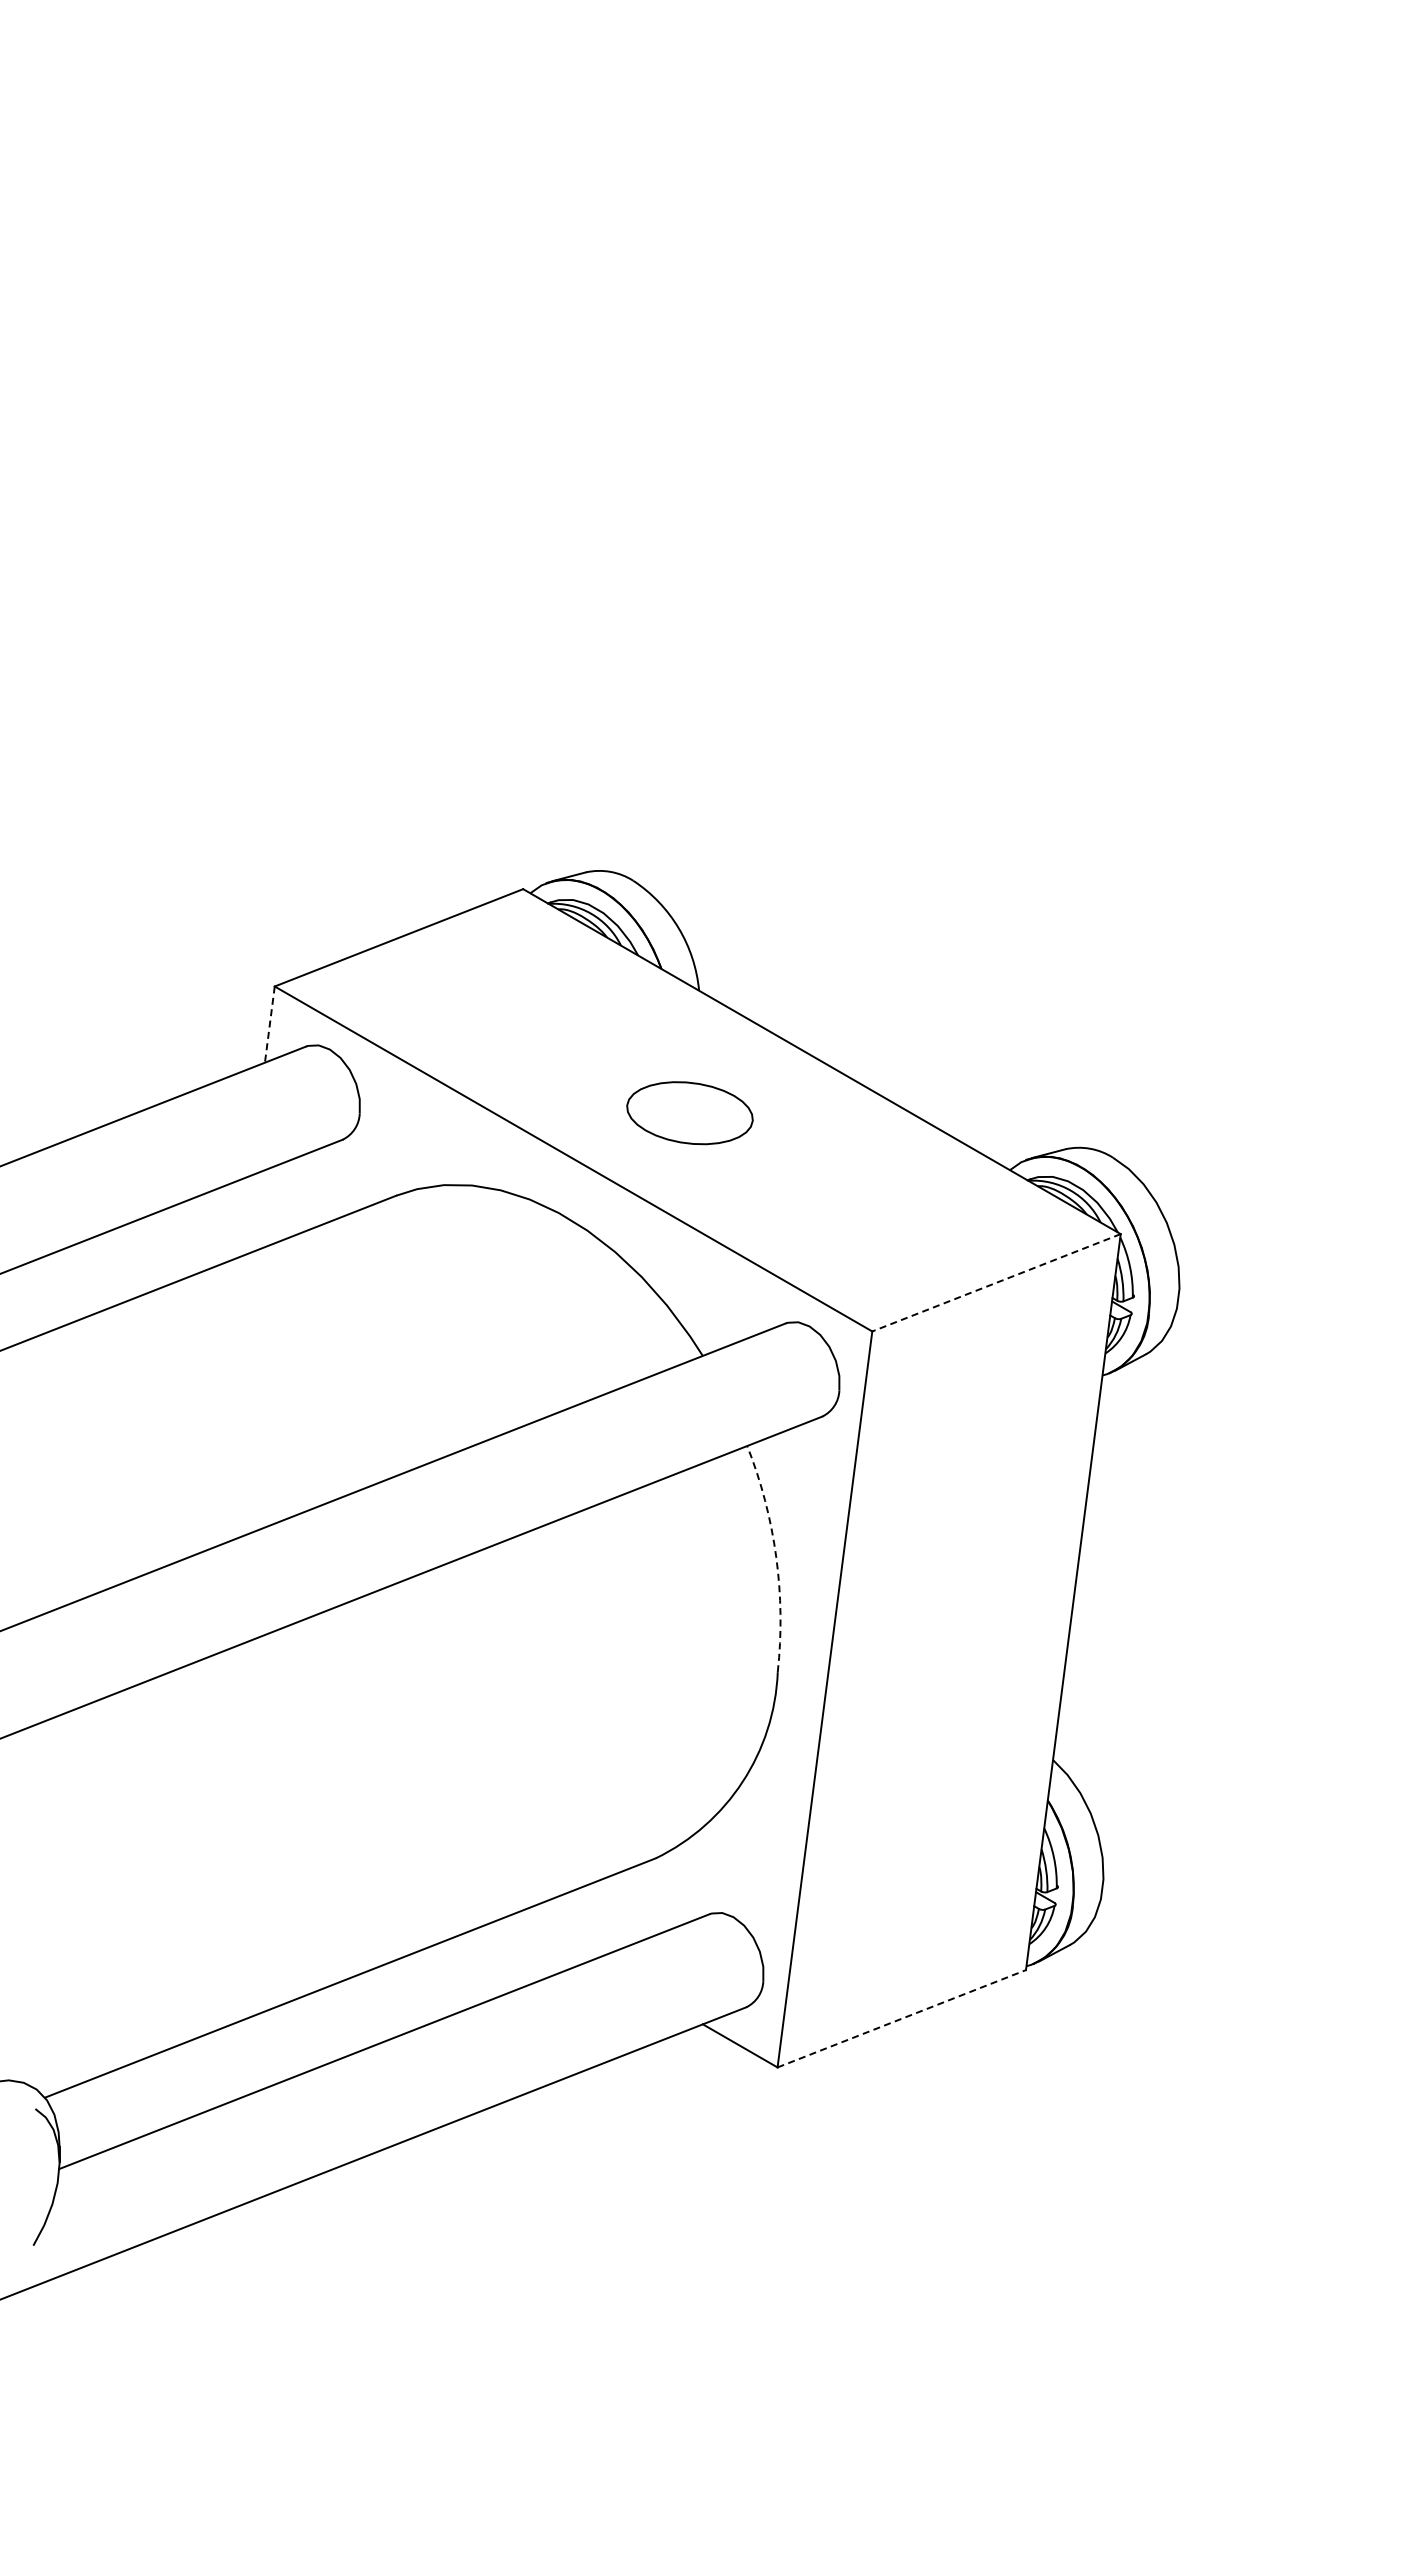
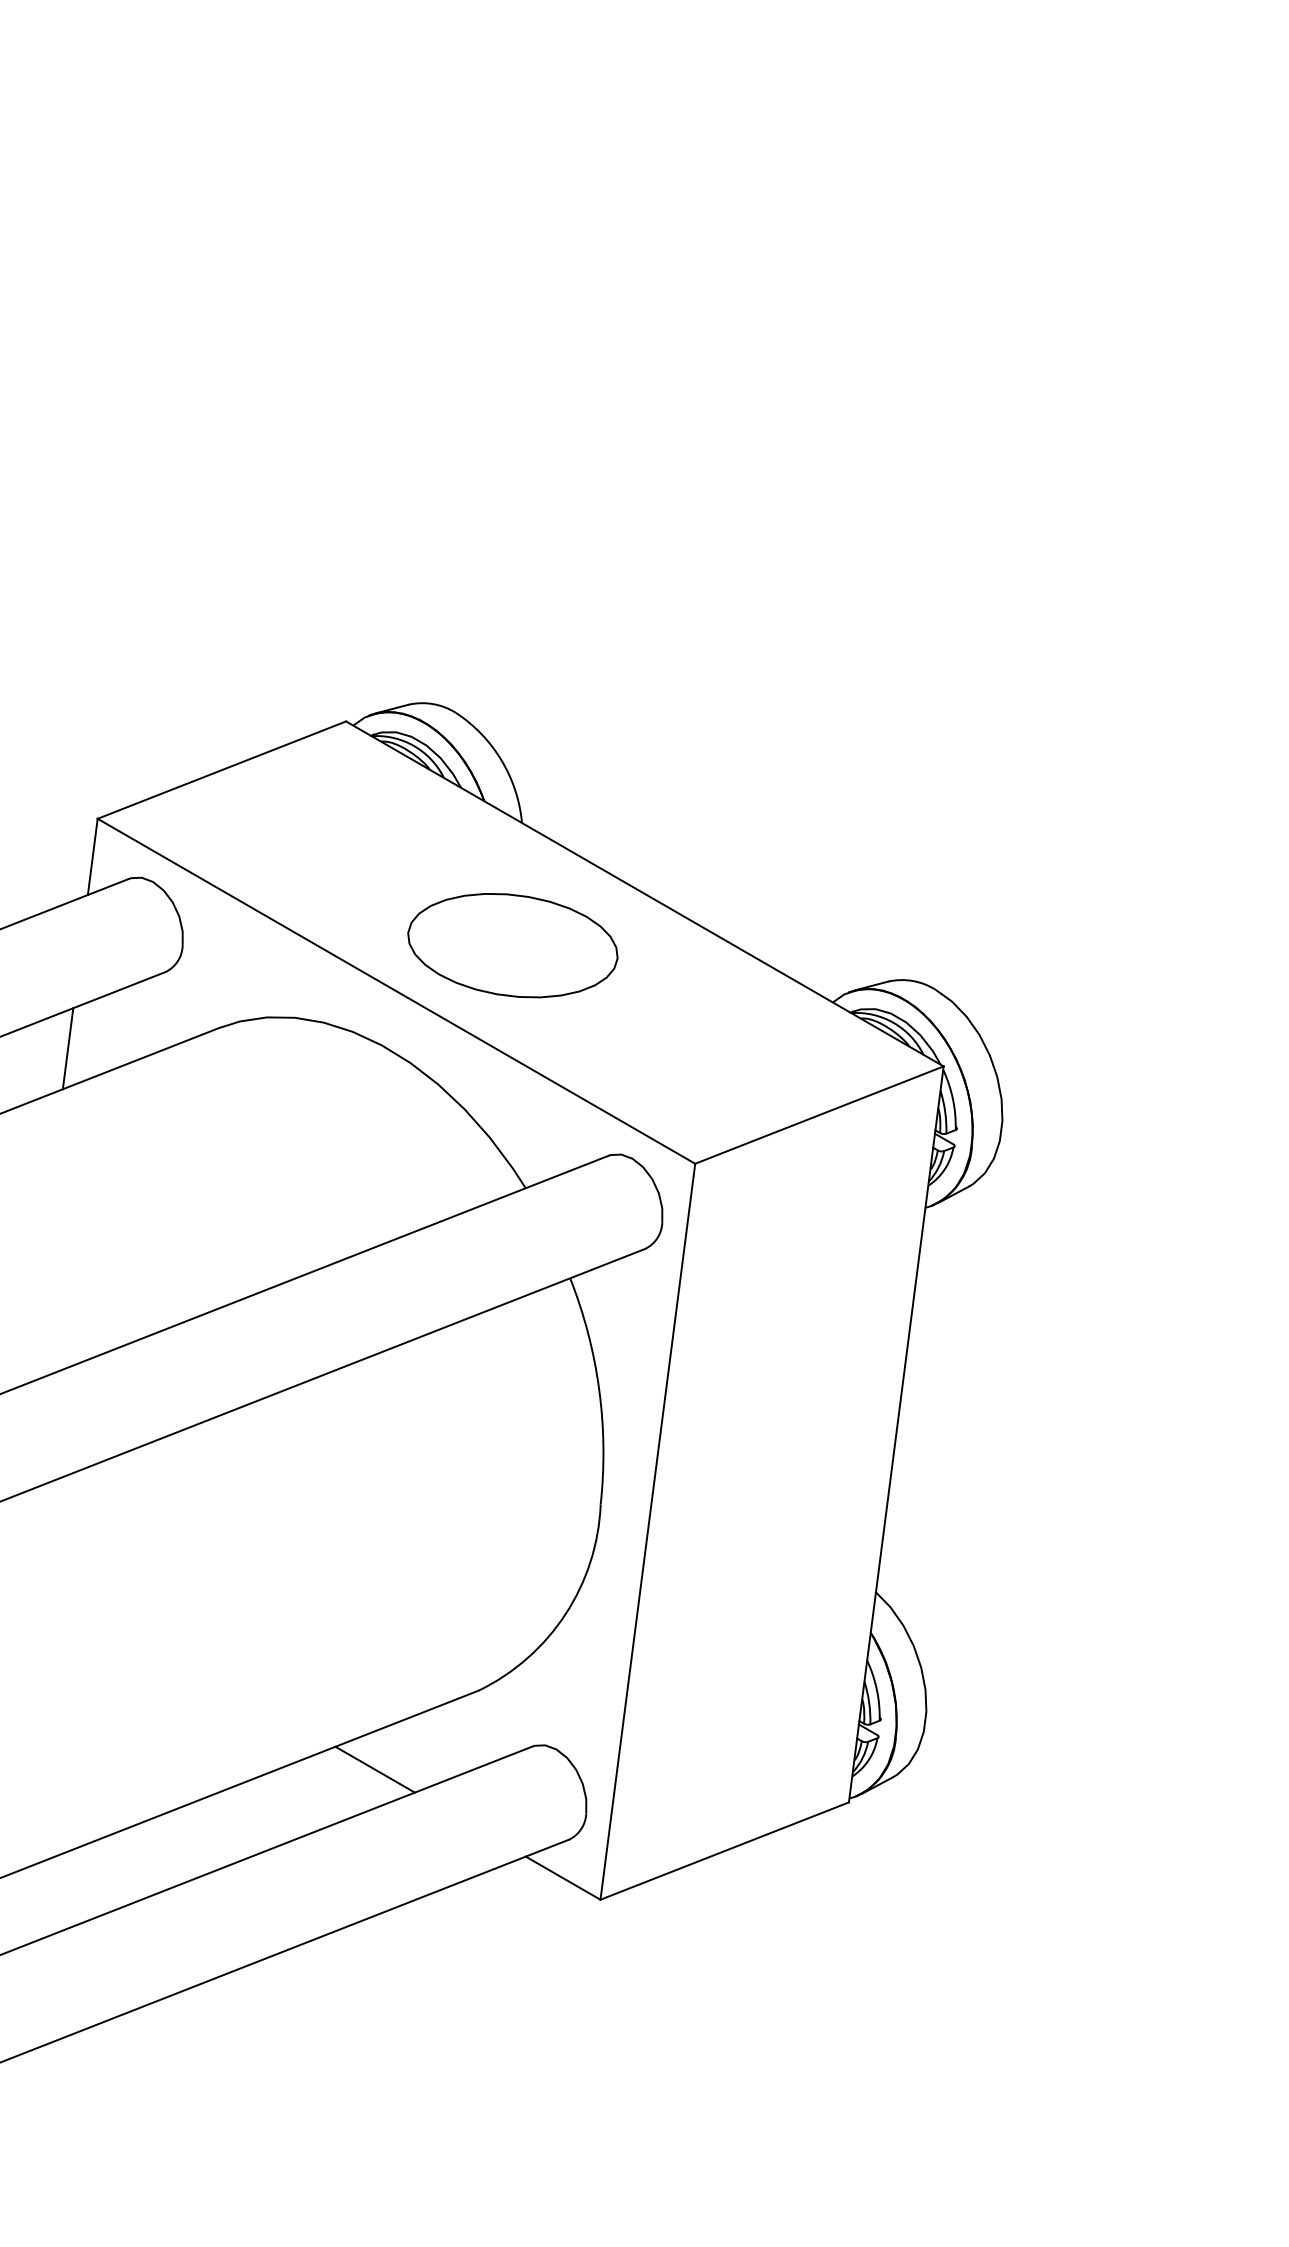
line: (269, 1025) -> (92, 857), dashed -> solid
part: (689, 1112) -> (512, 944), size x1.67
line: (244, 1215) -> (67, 1047), added
line: (996, 1282) -> (819, 1114), dashed -> solid
arc: (776, 1557) -> (599, 1389), dashed -> solid
line: (551, 1937) -> (374, 1769), added
line: (902, 2018) -> (725, 1850), dashed -> solid

